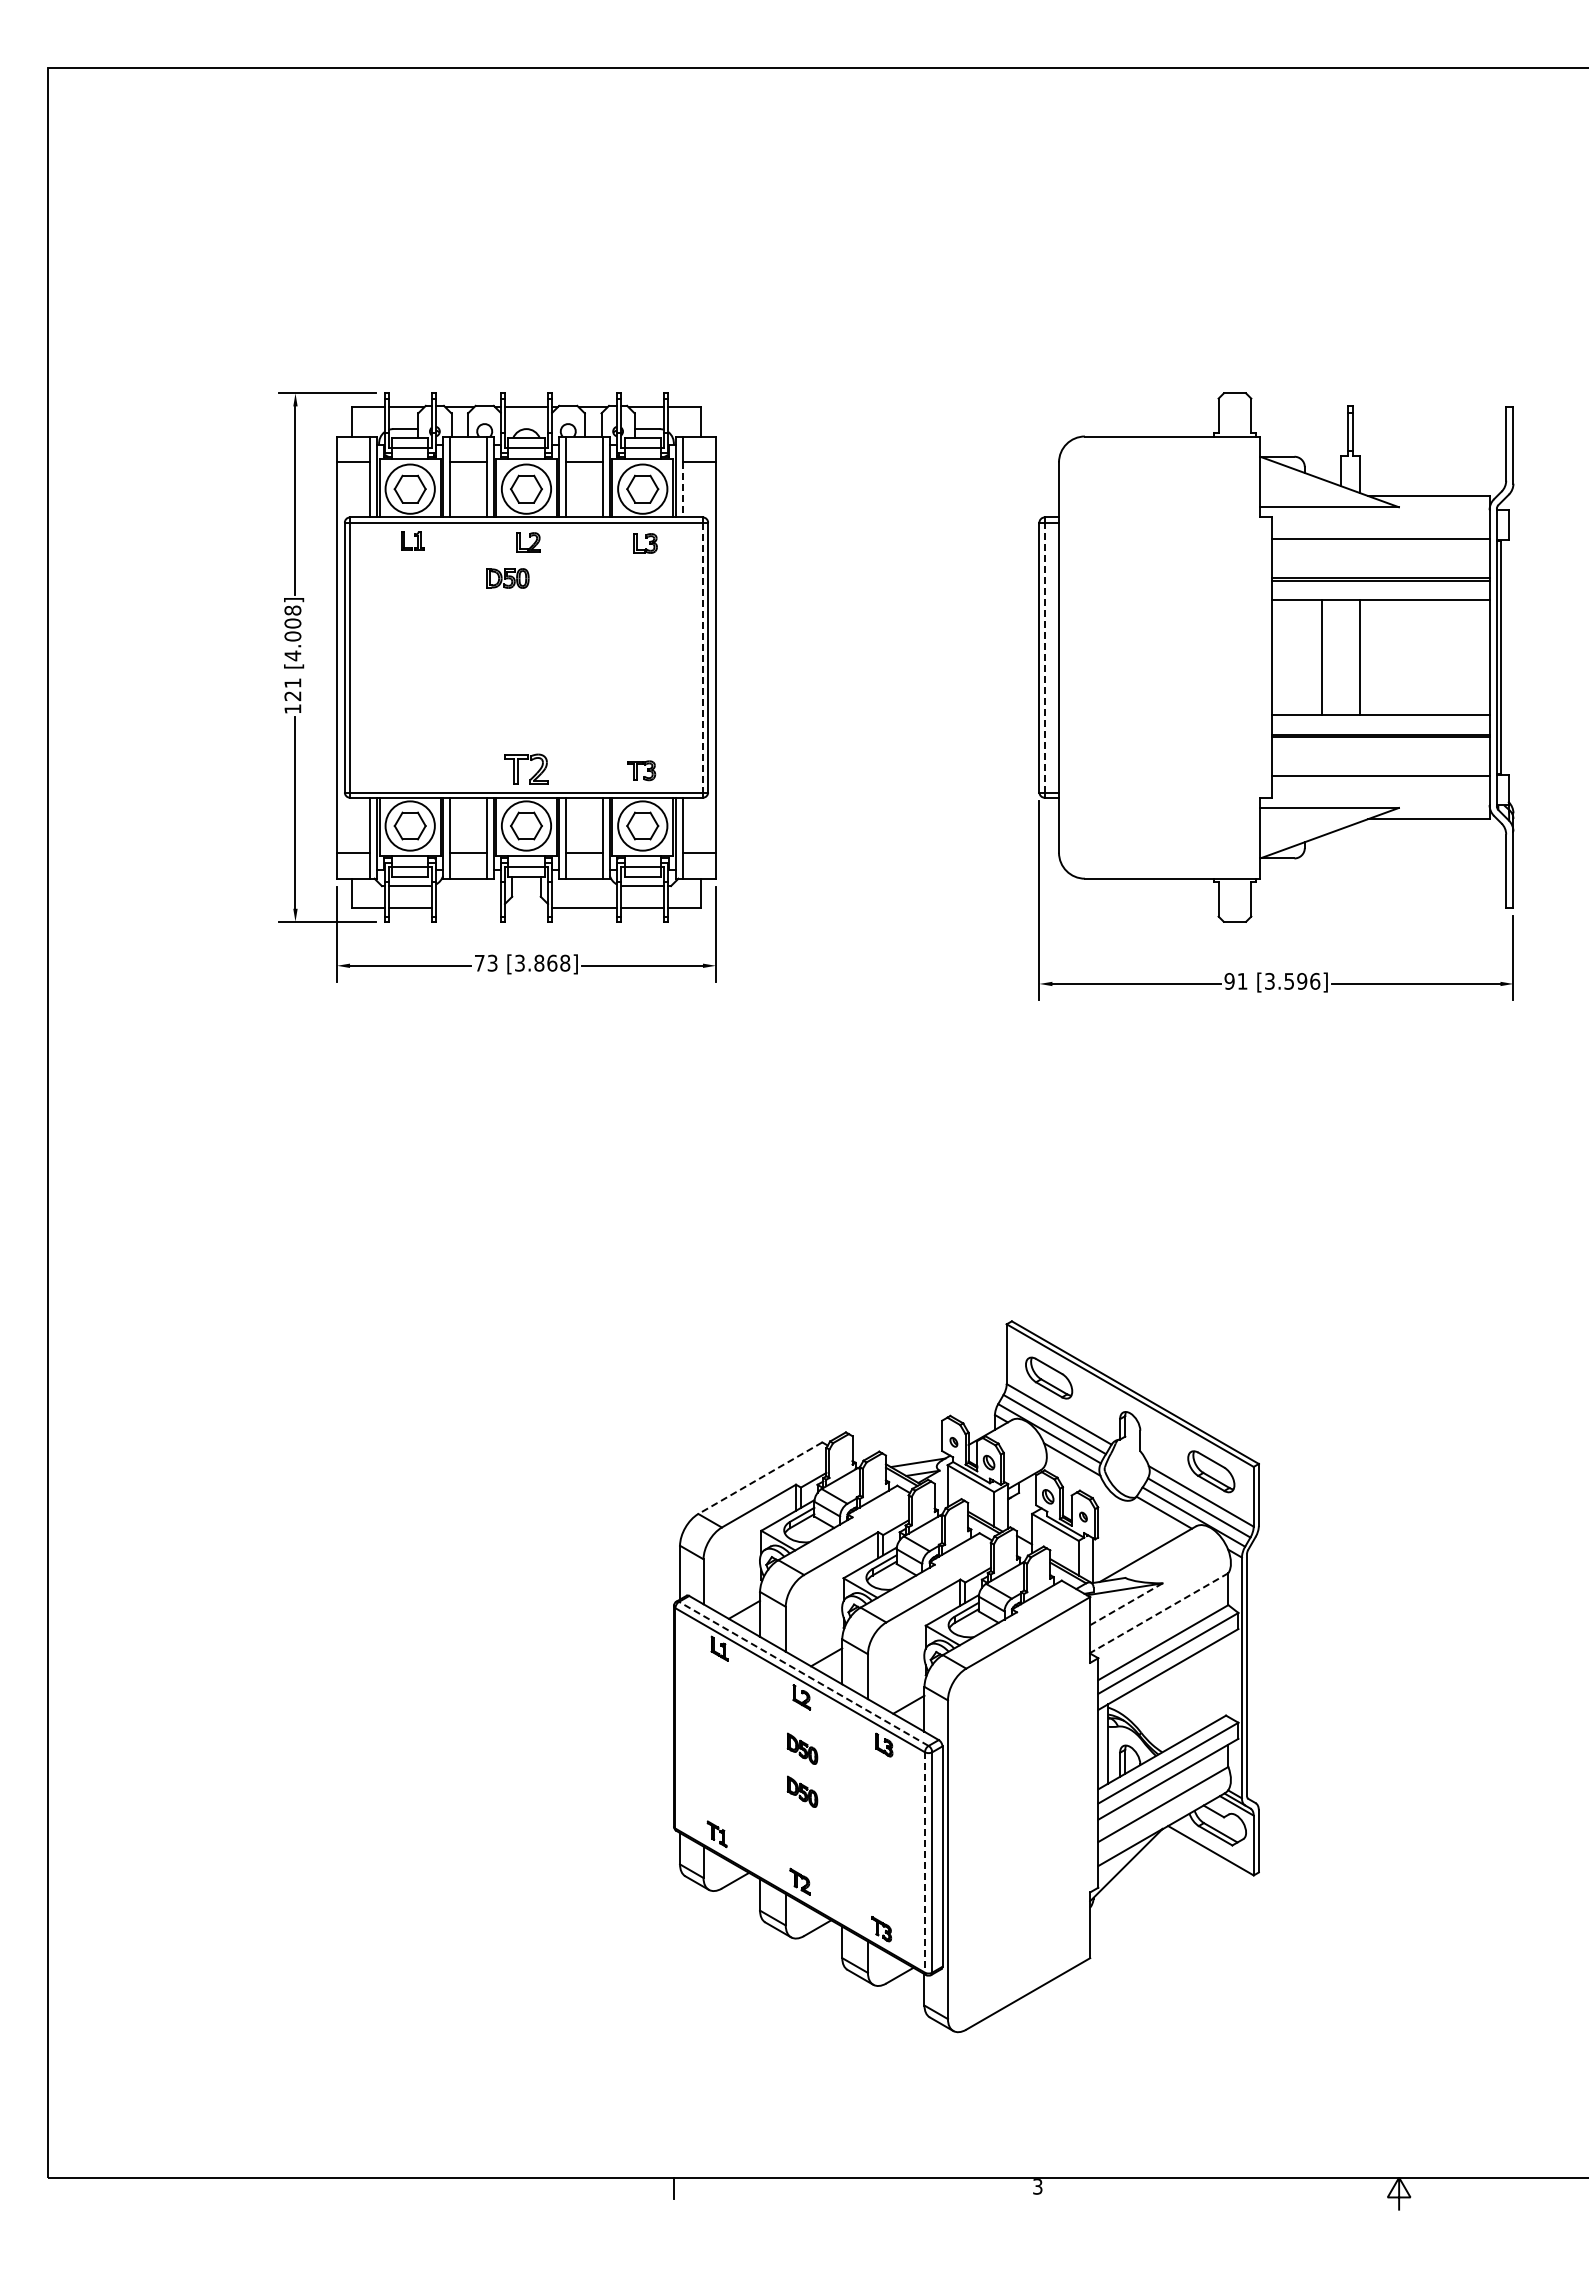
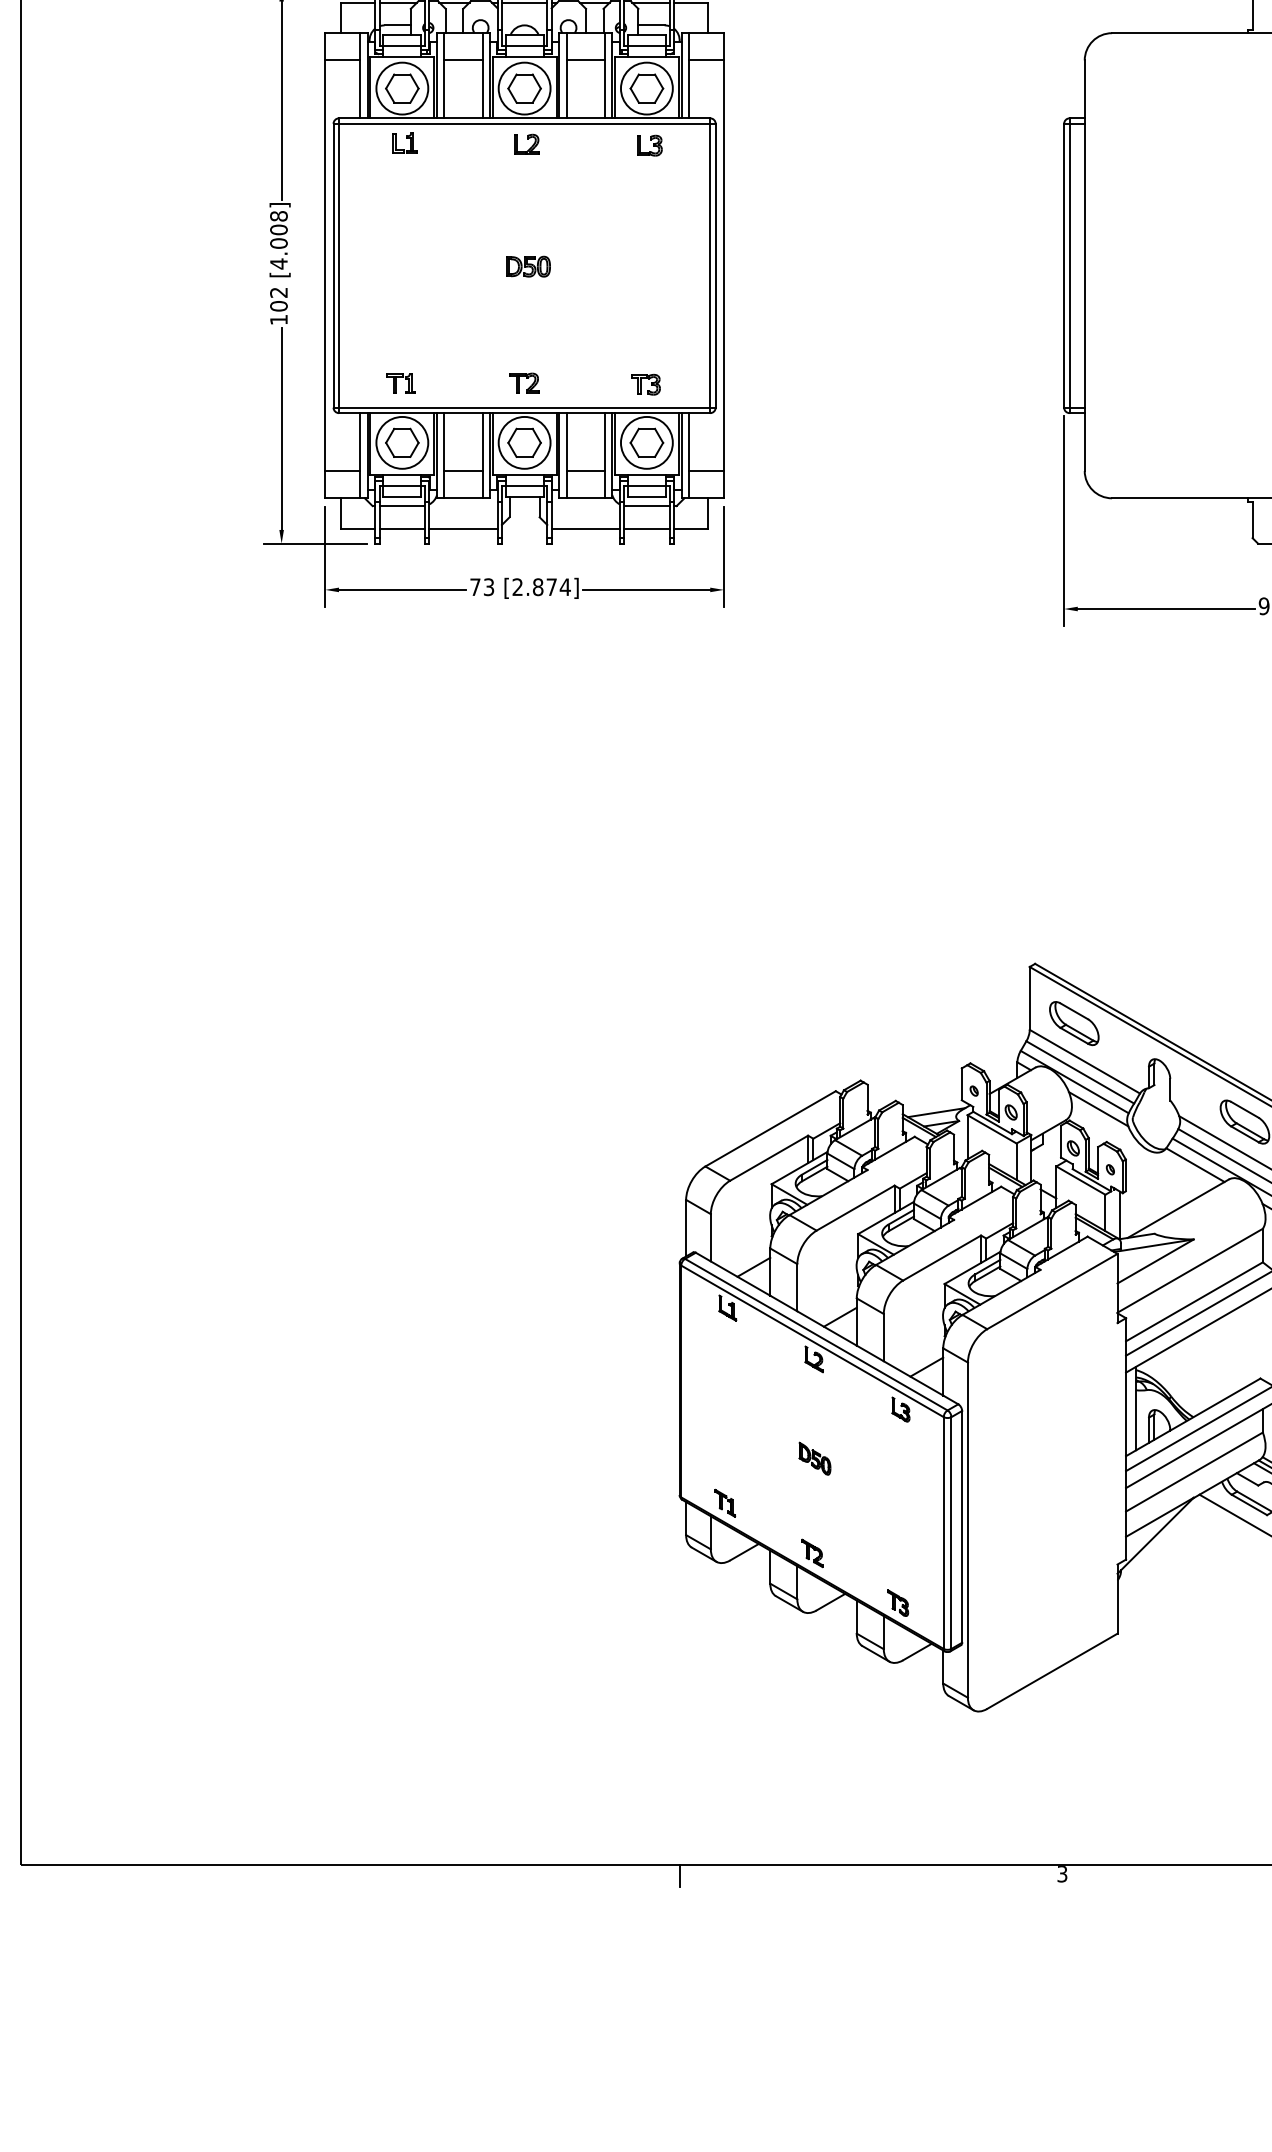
line: (682, 489) -> (688, 88), dashed -> solid
part: (507, 578) -> (527, 266), moved
line: (702, 657) -> (709, 265), dashed -> solid
line: (1044, 657) -> (1069, 265), dashed -> solid
text: (292, 689) -> (278, 299), 121 -> 102
part: (408, 769) -> (400, 383), added
part: (526, 769) -> (524, 383), size x0.62
line: (467, 907) -> (462, 528), added
text: (542, 962) -> (541, 586), [3.868] -> [2.874]
line: (760, 1478) -> (770, 1129), dashed -> solid
line: (1126, 1604) -> (1155, 1261), dashed -> solid
line: (1159, 1613) -> (1190, 1271), dashed -> solid
line: (803, 1673) -> (815, 1334), dashed -> solid
part: (802, 1748) -> (814, 1413), removed
line: (924, 1862) -> (943, 1533), dashed -> solid

